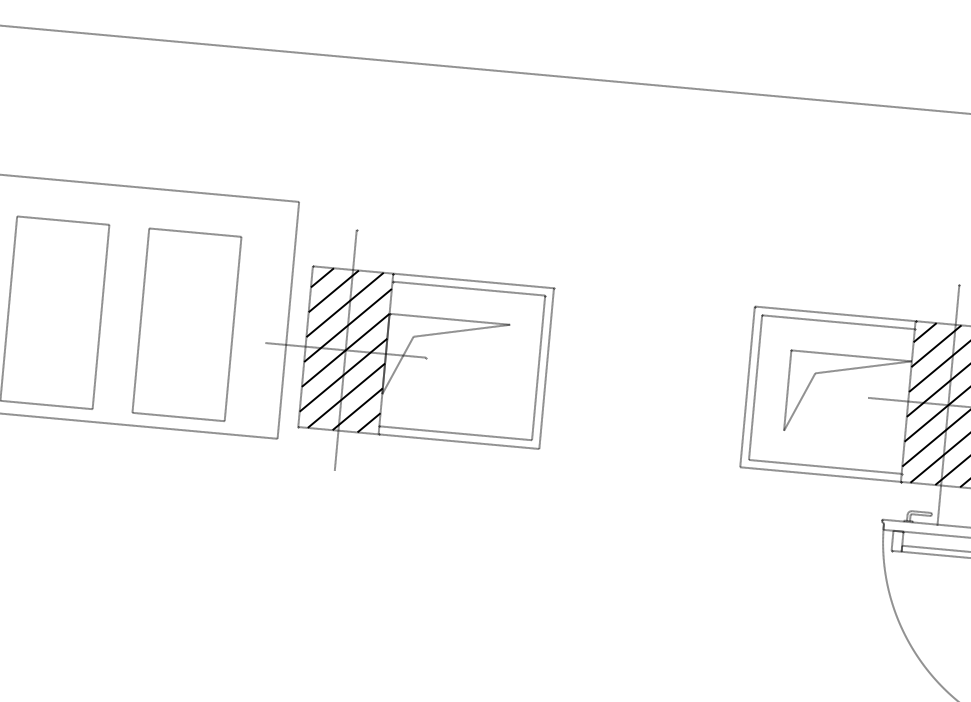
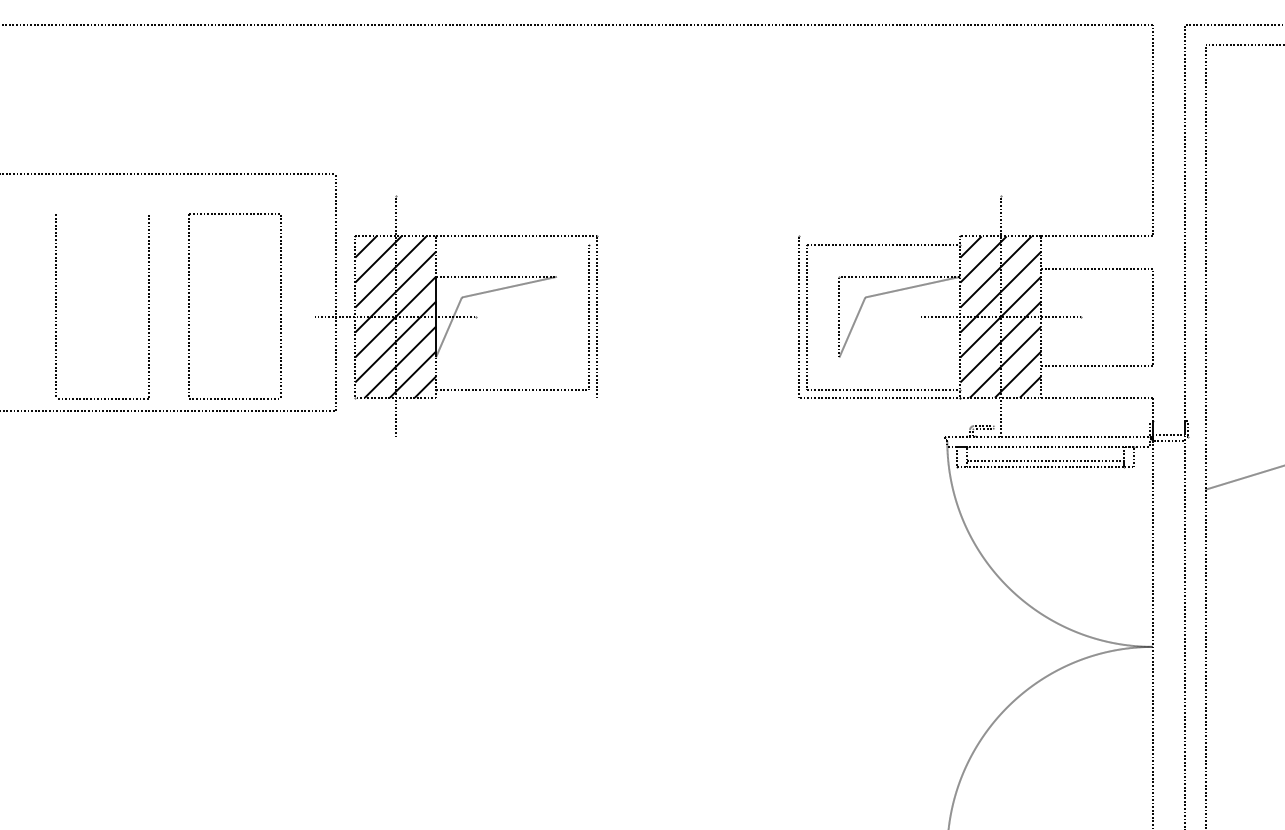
line: (63, 220) -> (102, 213), removed
line: (468, 288) -> (512, 244), removed
line: (834, 313) -> (879, 236), removed
line: (458, 441) -> (516, 397), removed

